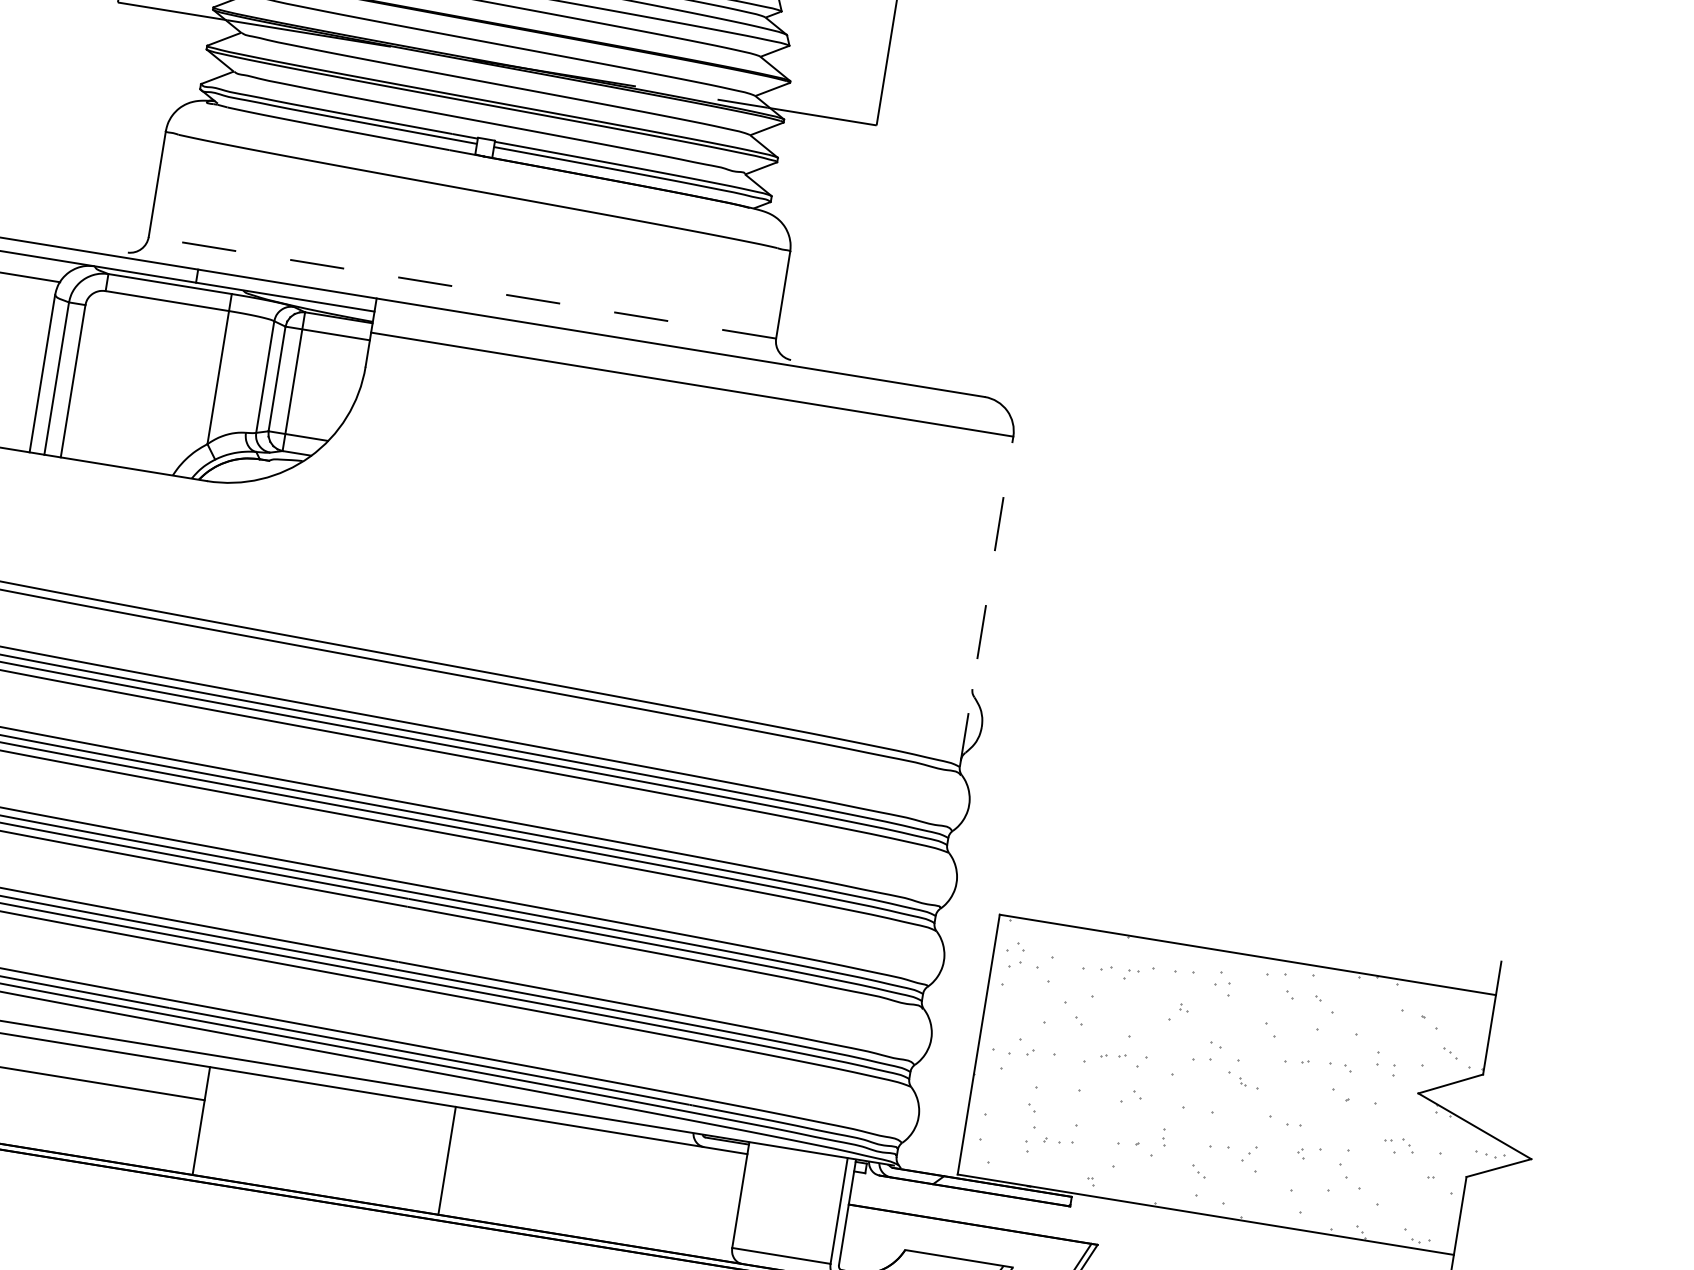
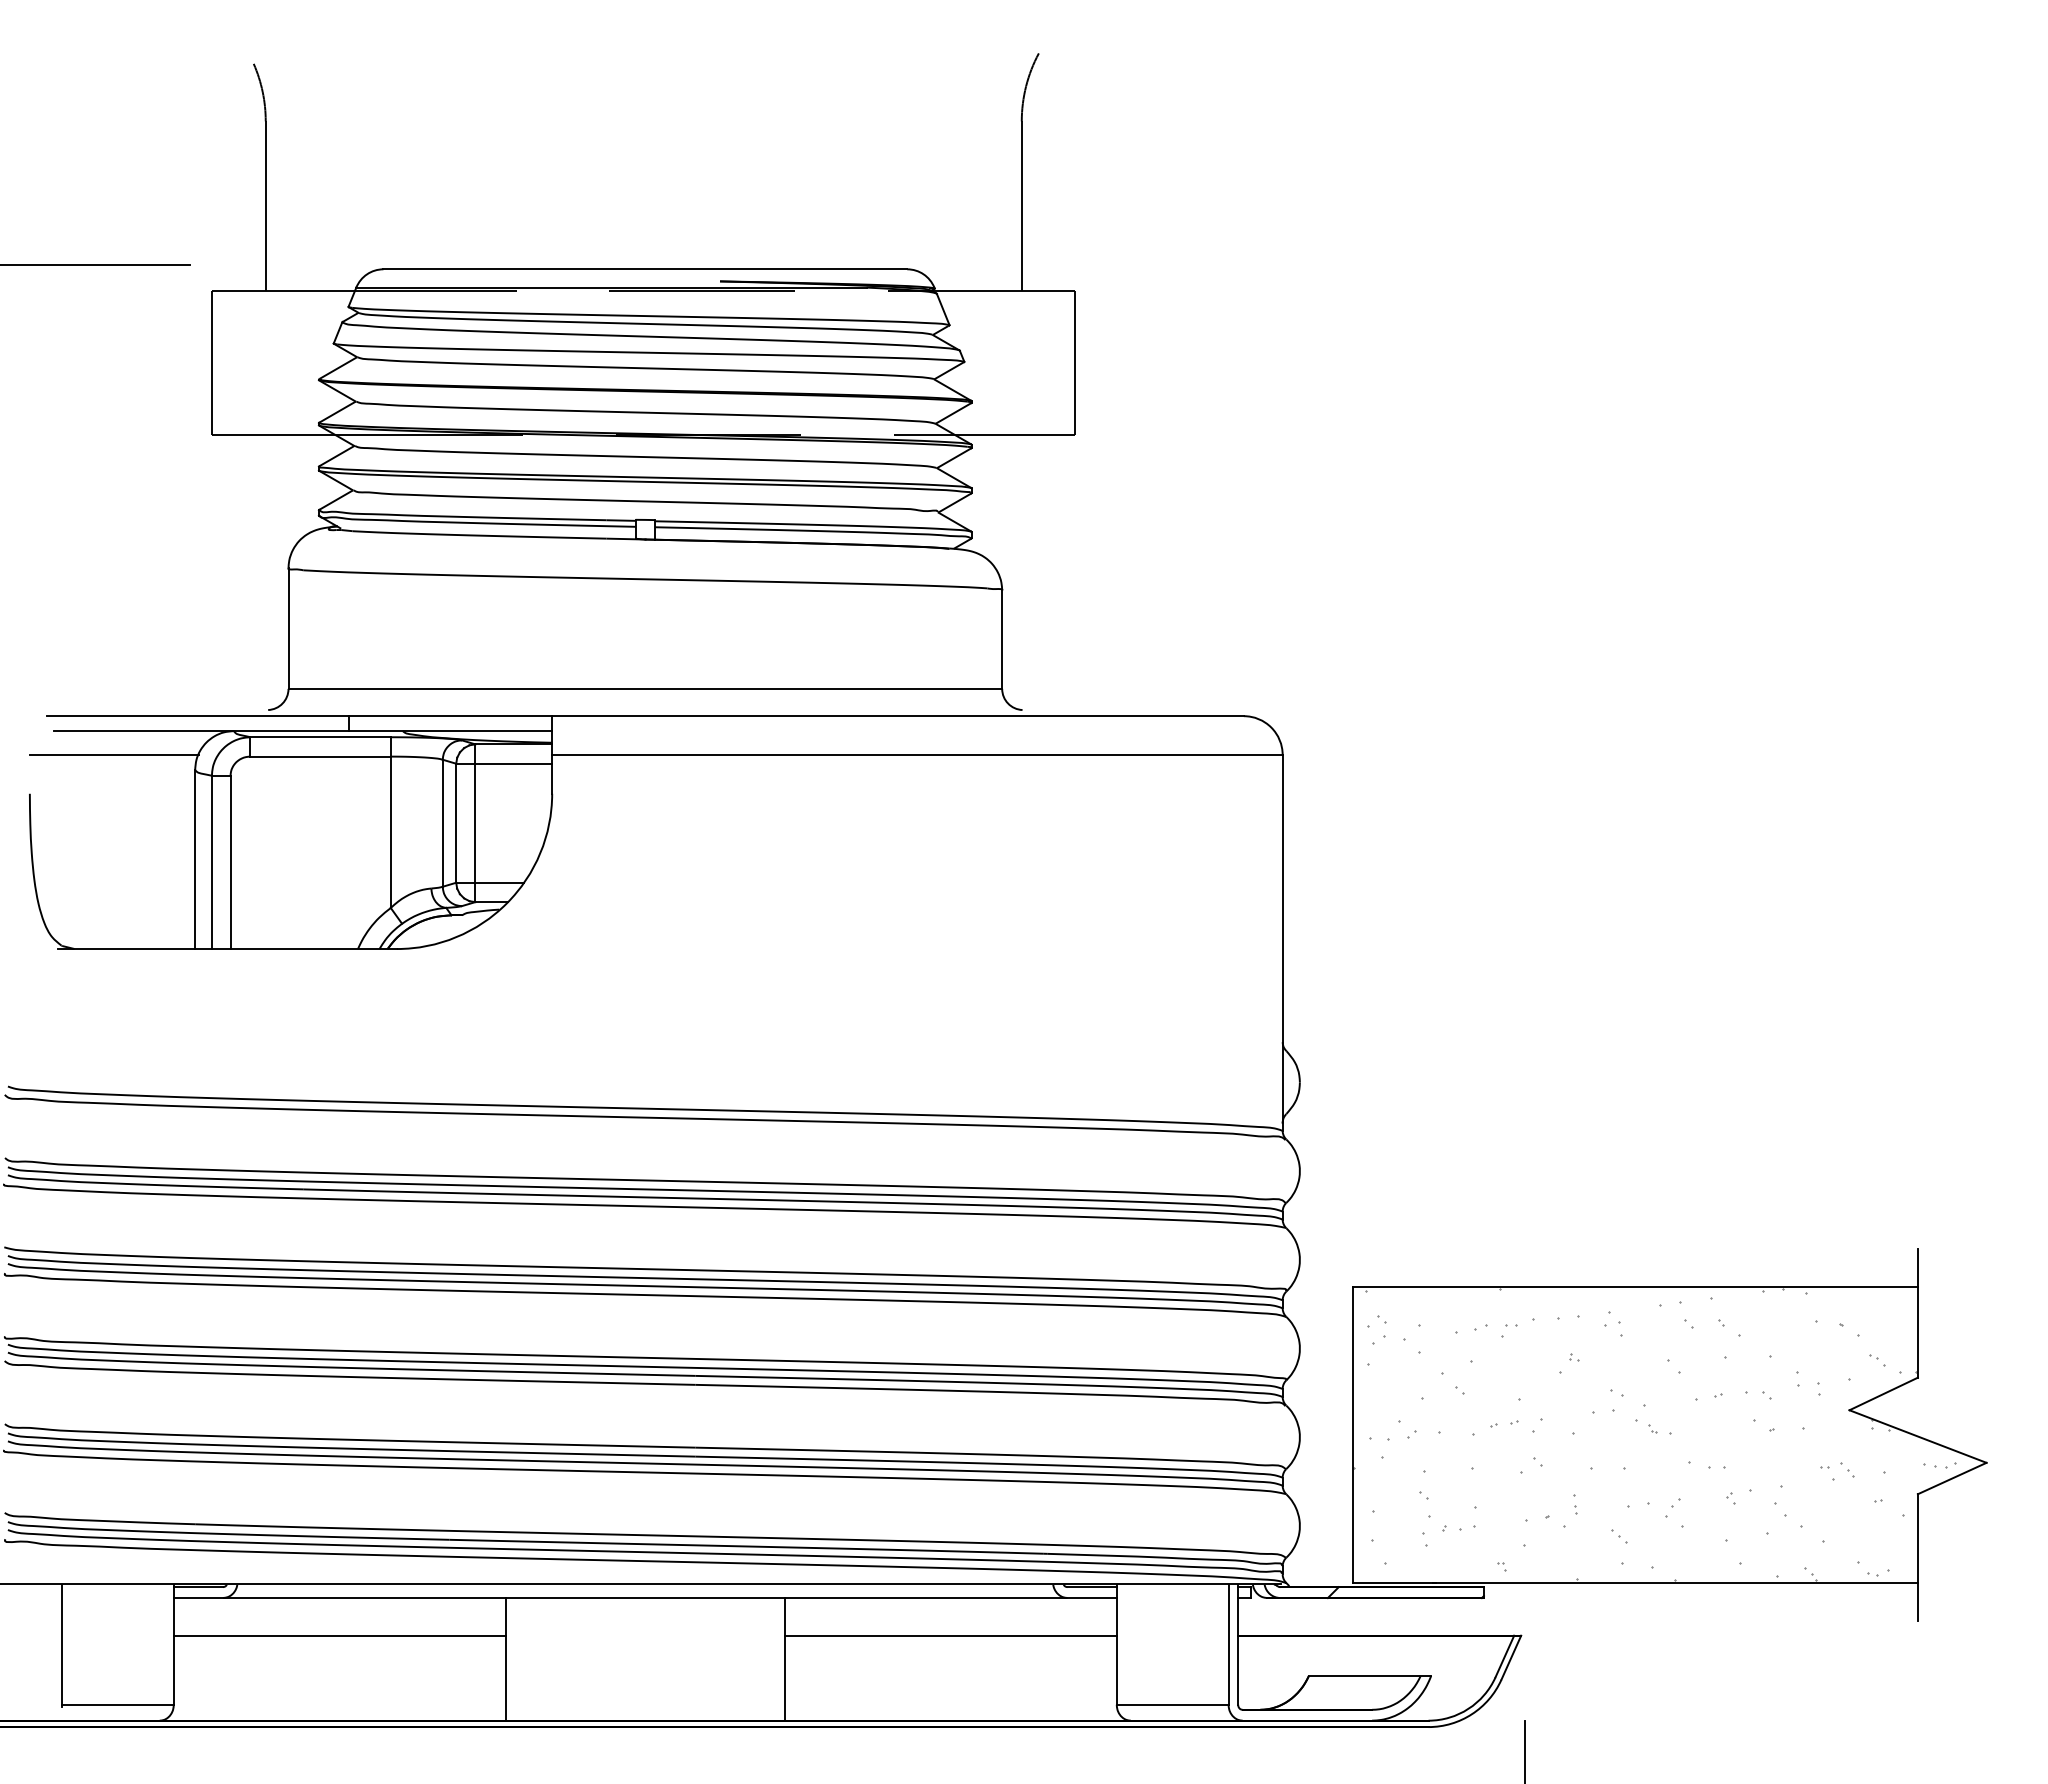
line: (462, 287) -> (645, 688), dashed -> solid
line: (986, 601) -> (1282, 942), dashed -> solid
line: (595, 1163) -> (950, 1635), added

